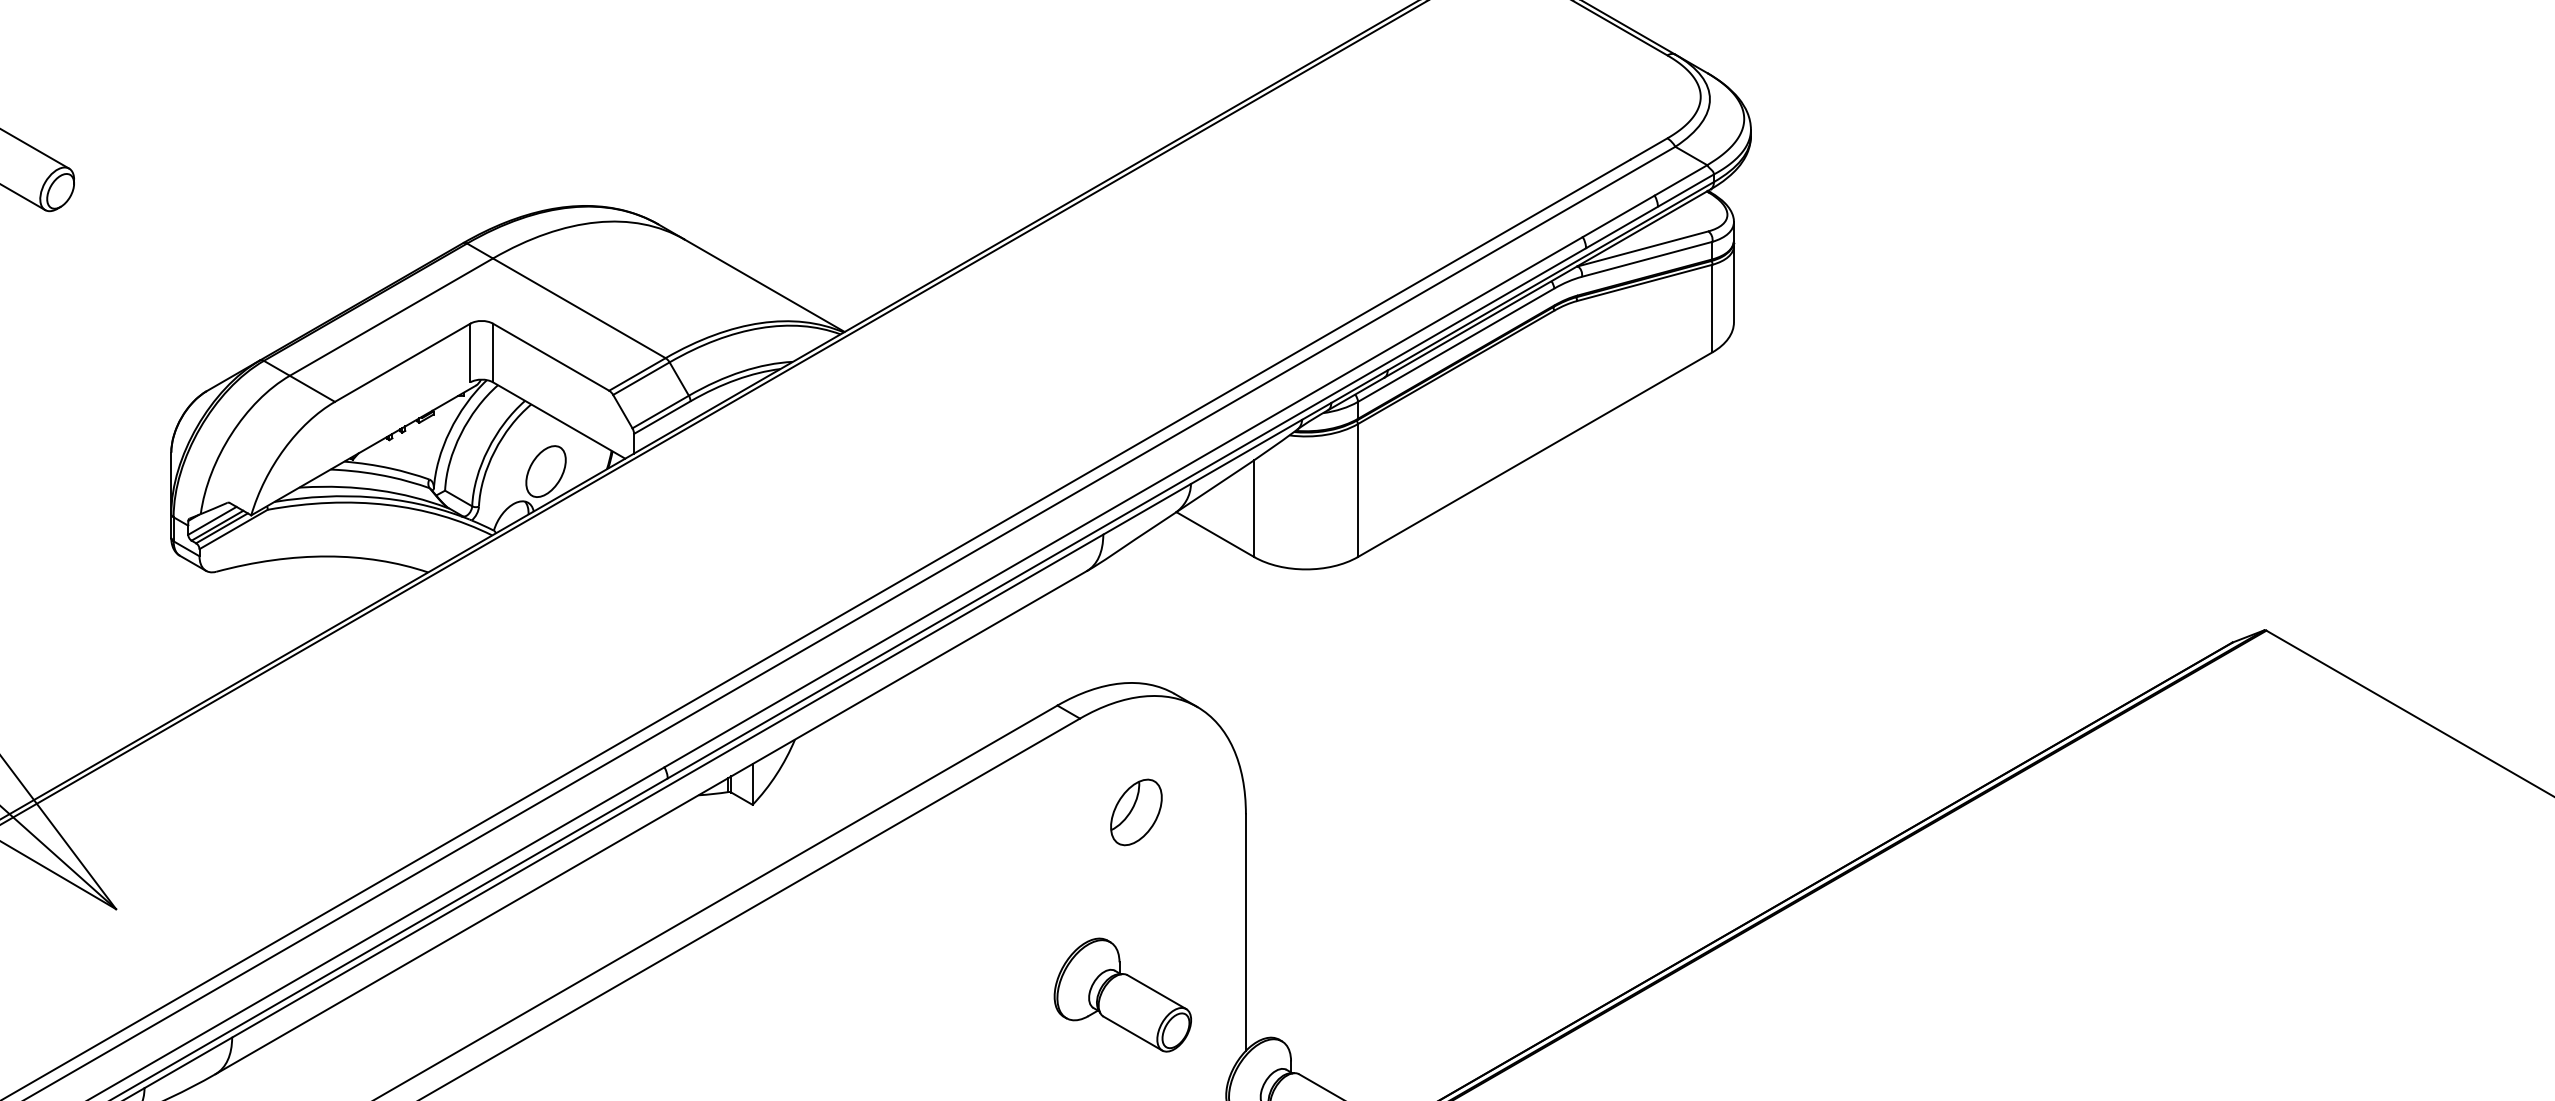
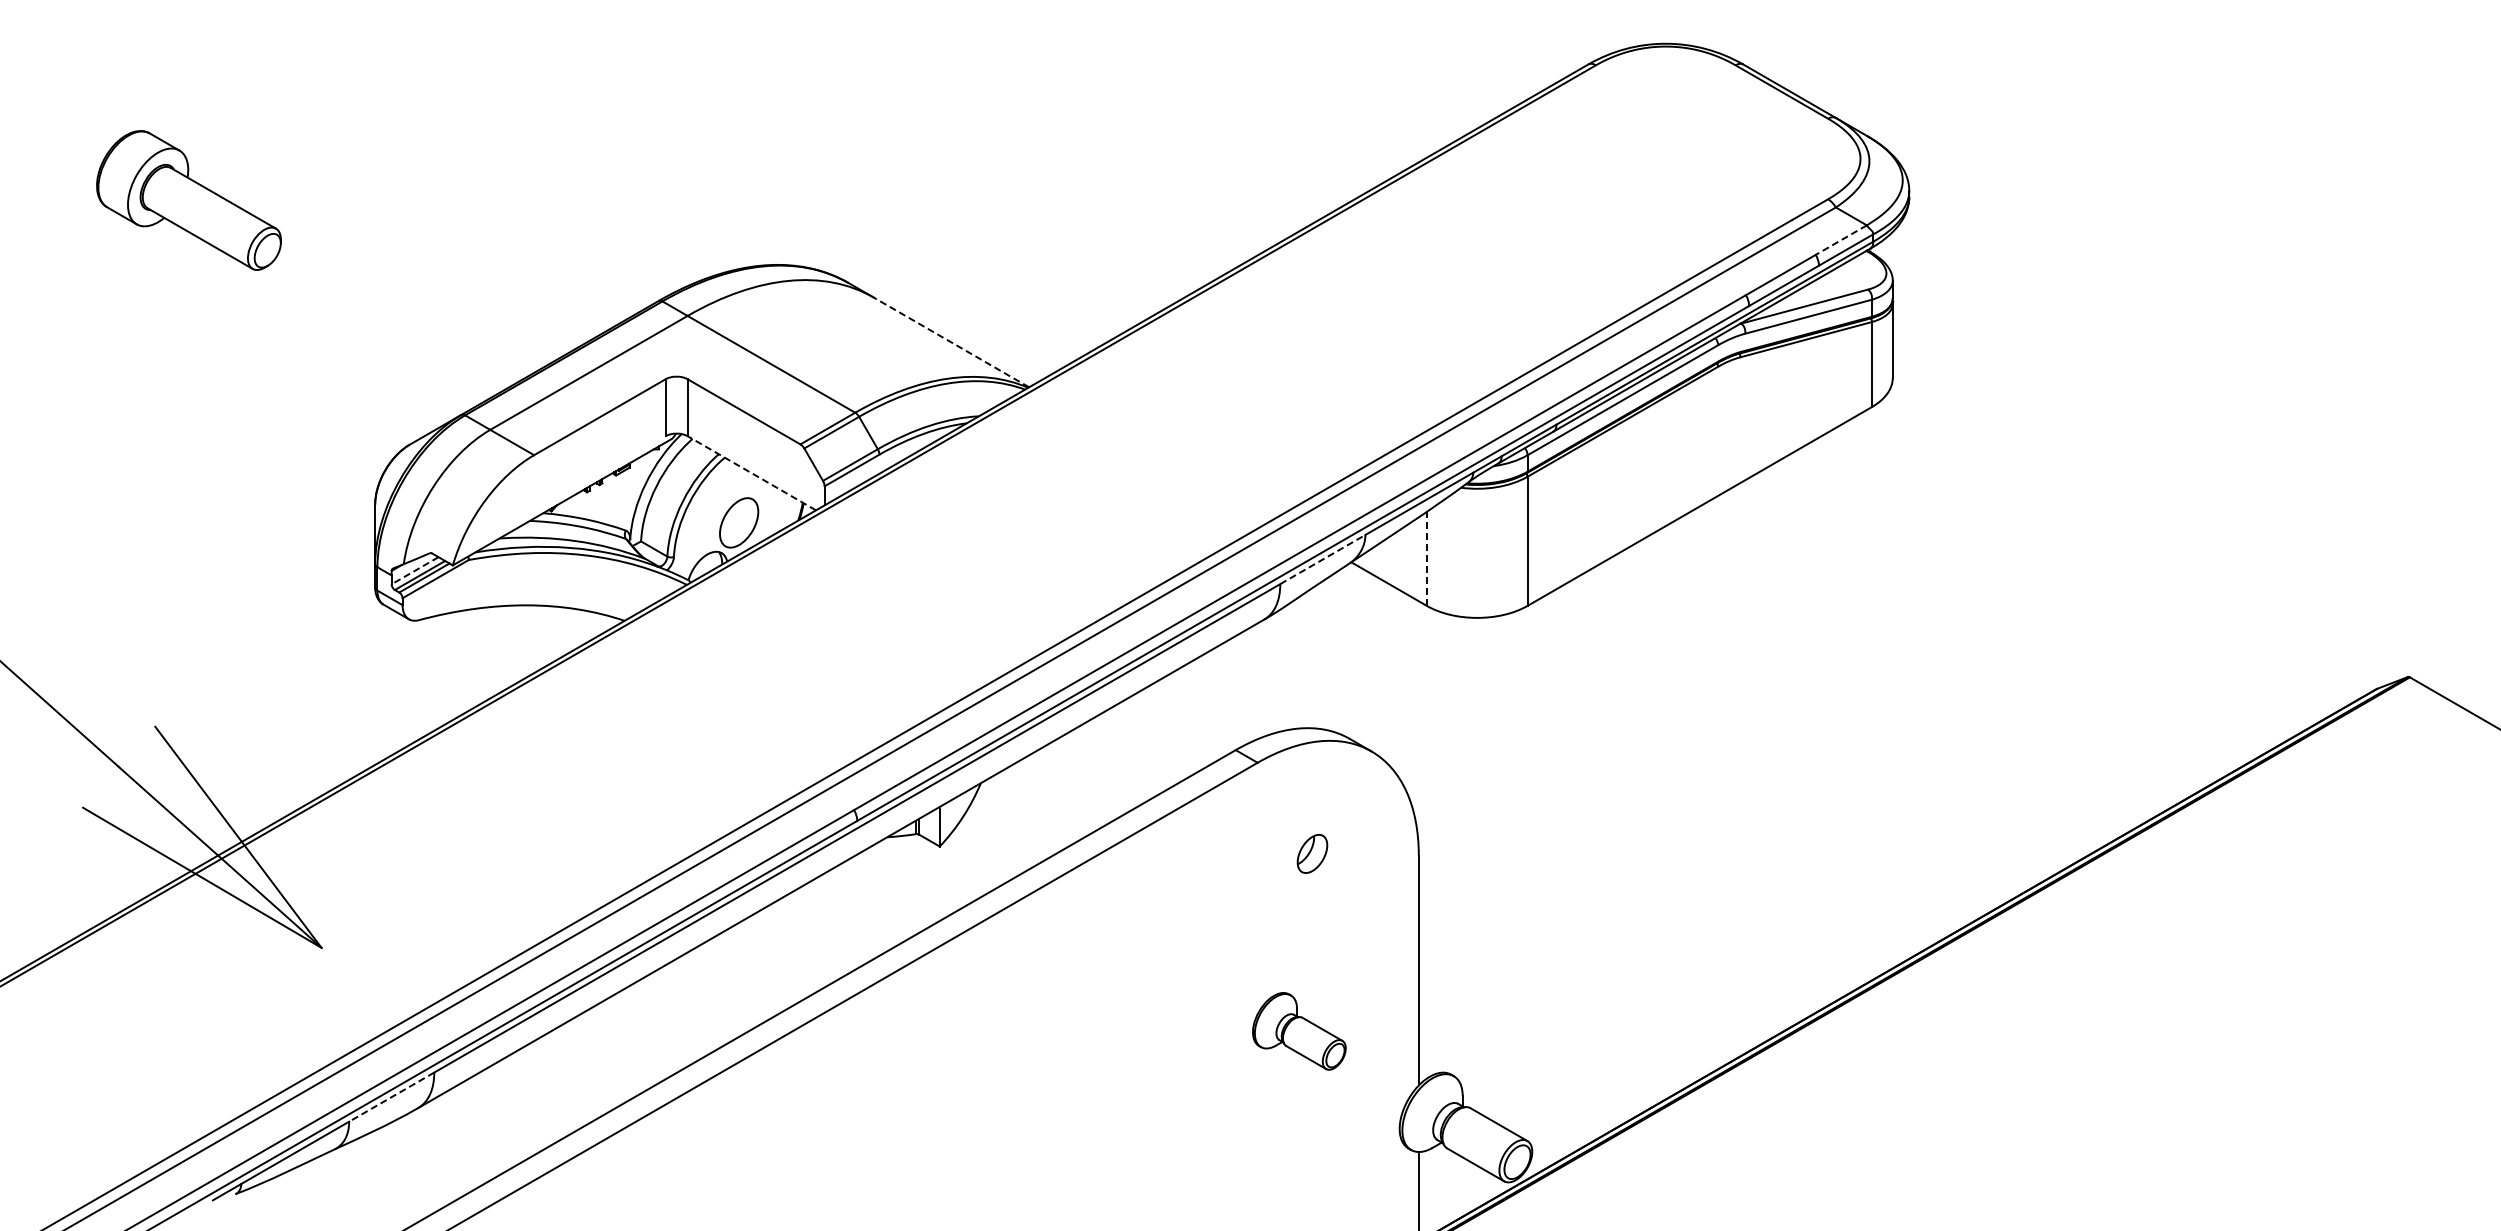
line: (1681, 180) -> (1841, 240), solid -> dashed
line: (764, 285) -> (951, 342), solid -> dashed
line: (558, 420) -> (751, 473), solid -> dashed
line: (1253, 508) -> (1426, 558), solid -> dashed
line: (1147, 509) -> (1323, 559), solid -> dashed
line: (211, 521) -> (414, 571), solid -> dashed
part: (1136, 812) -> (1312, 853), size x0.6
part: (1123, 995) -> (1299, 1031), size x0.7
line: (188, 1063) -> (391, 1097), solid -> dashed

